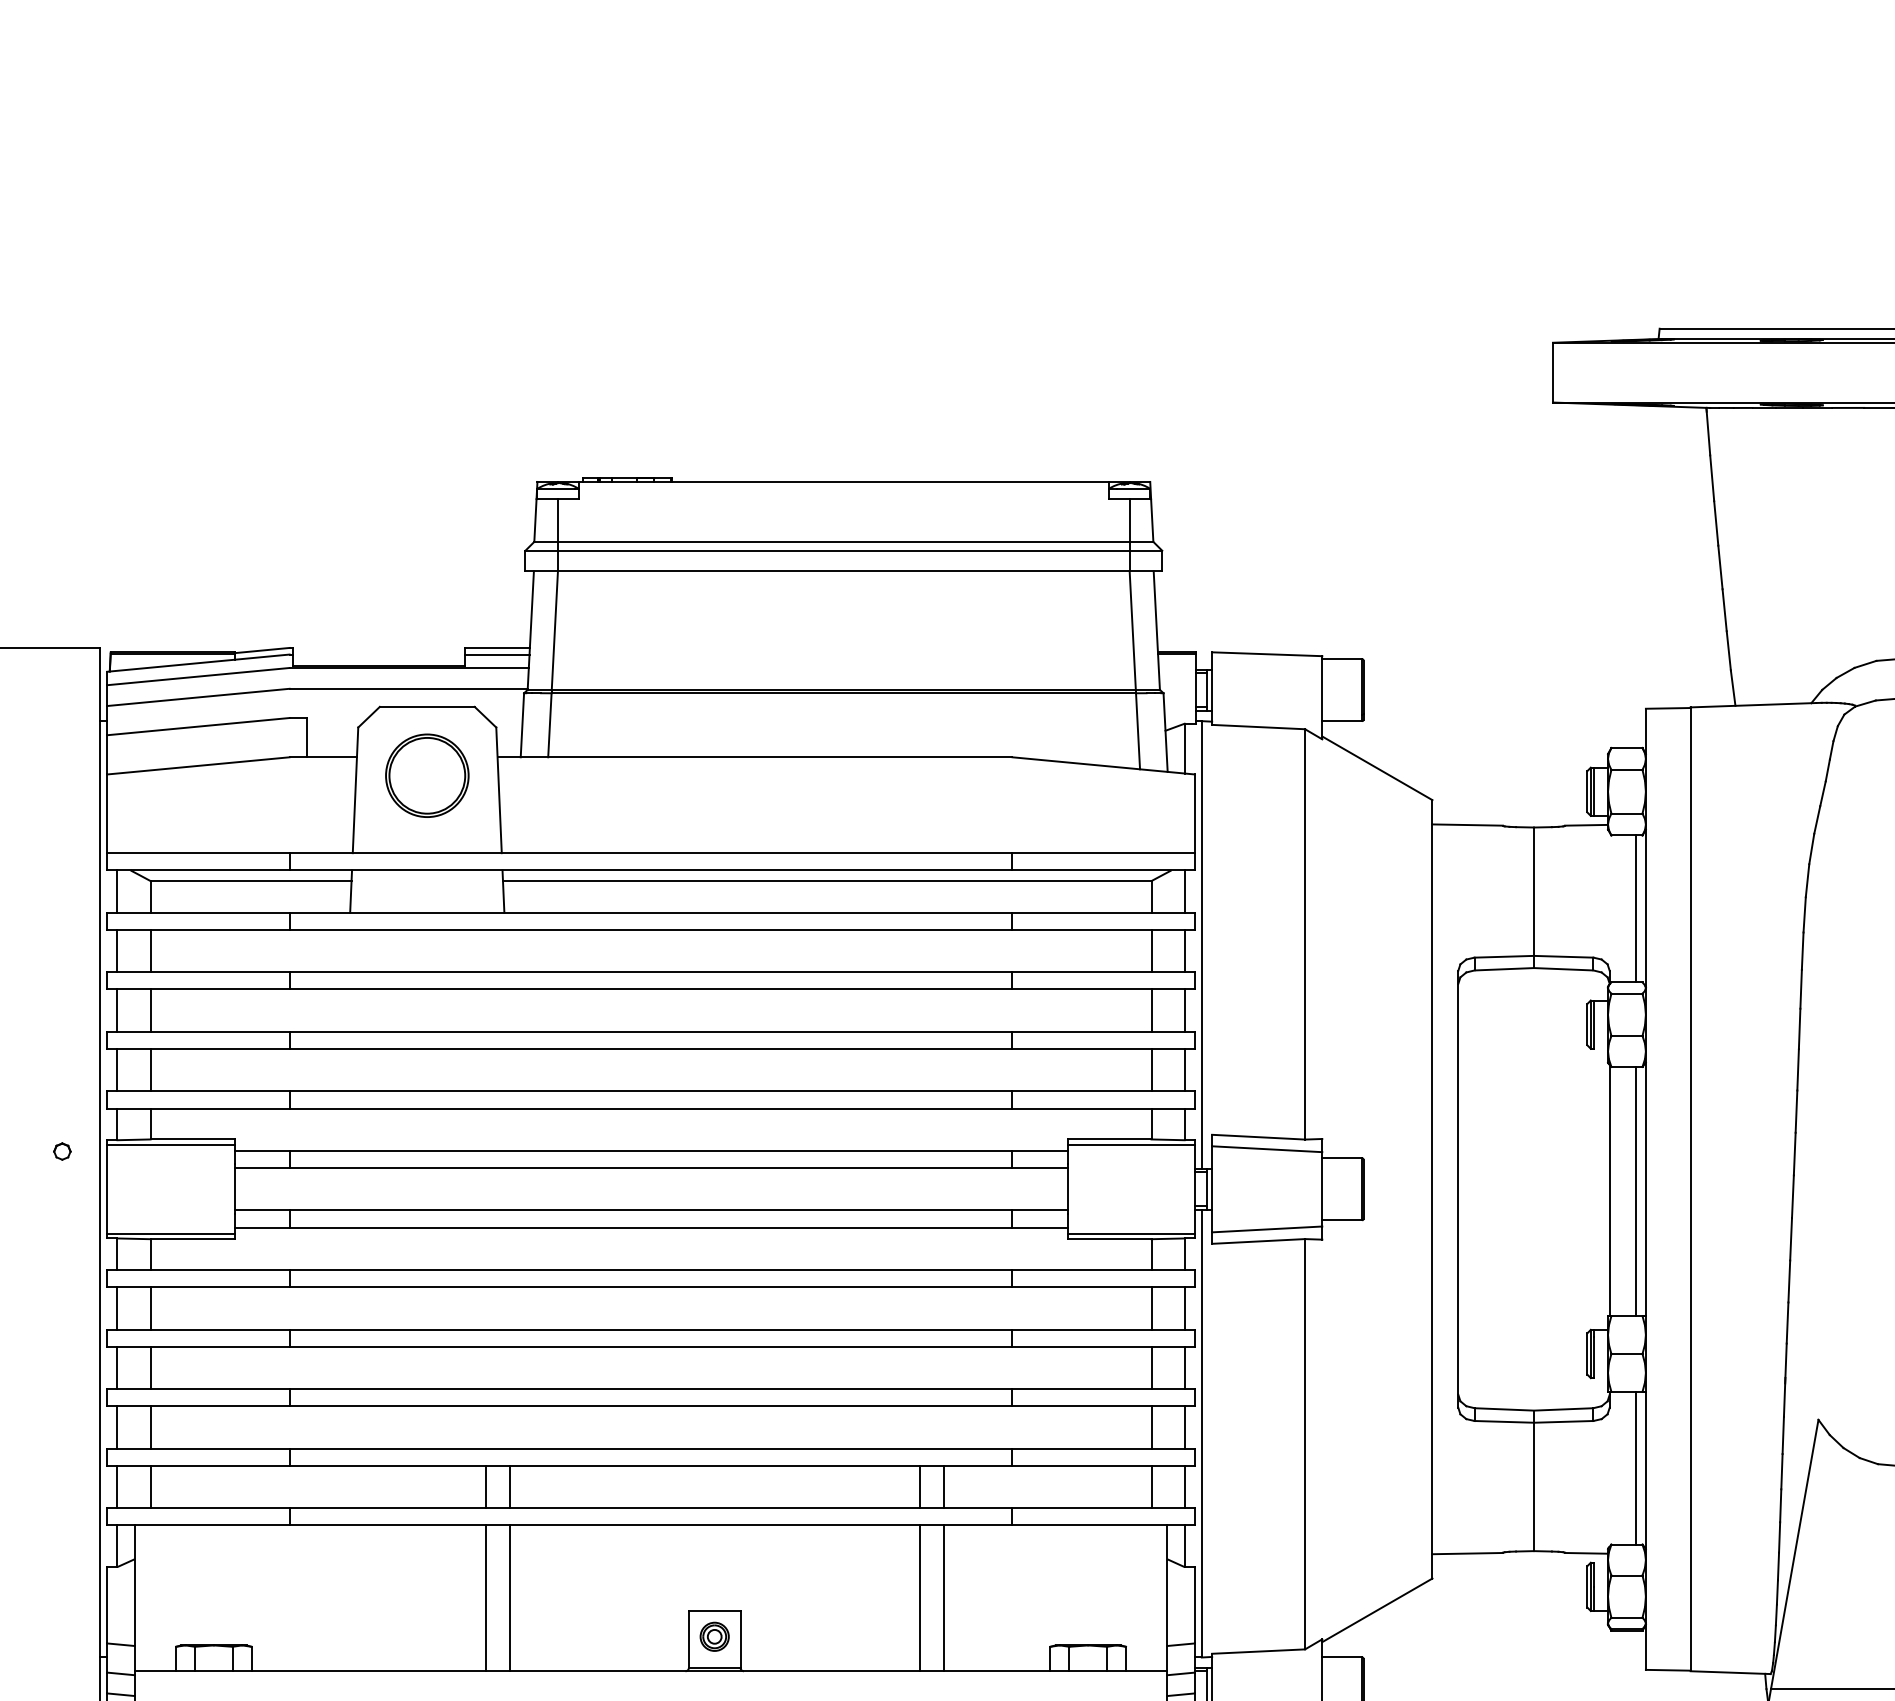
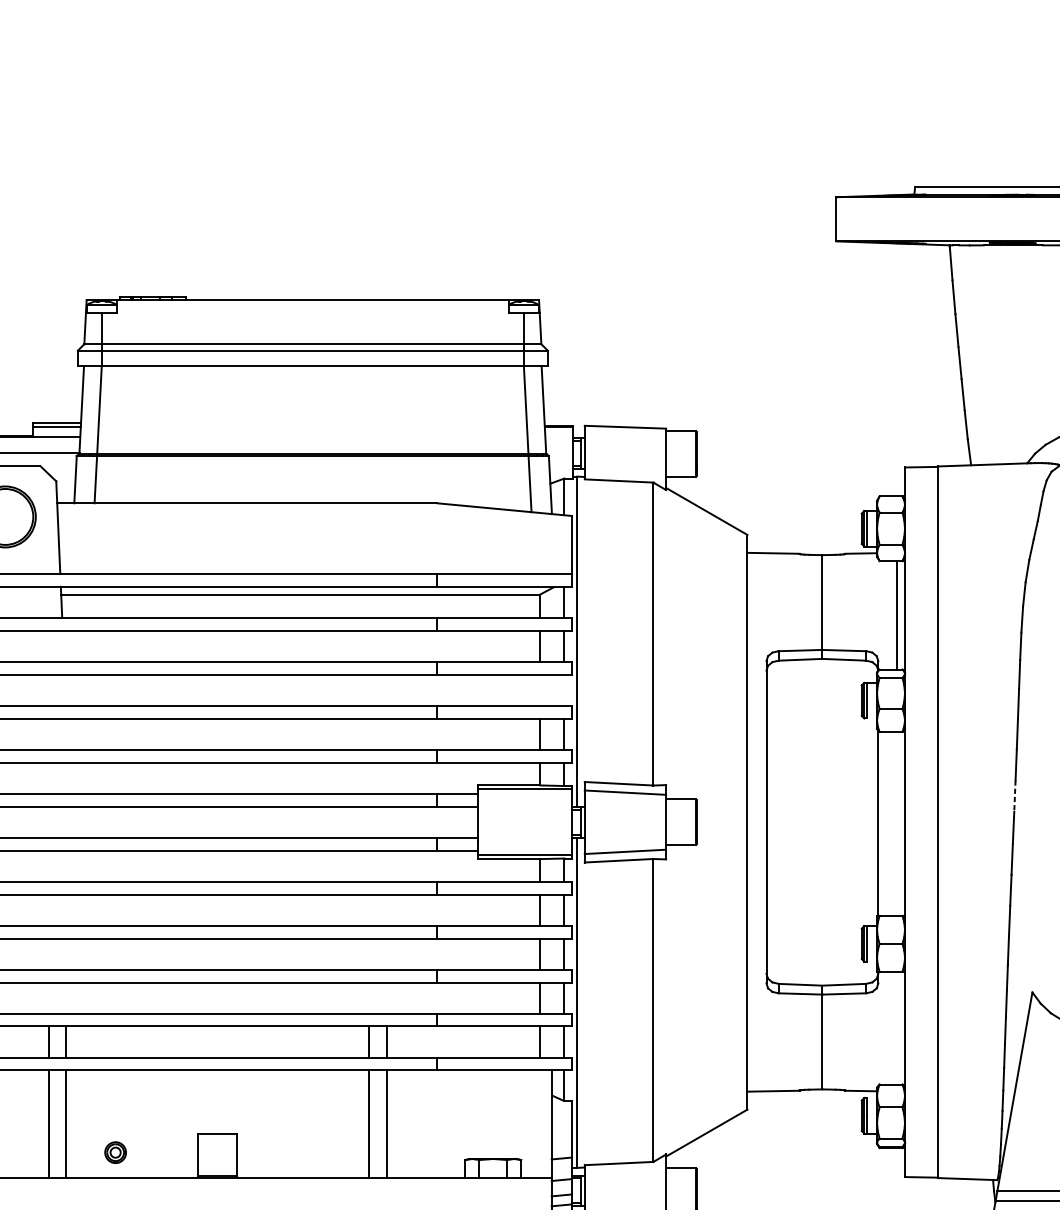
line: (1151, 1010) -> (540, 690), removed
line: (1184, 1010) -> (564, 690), removed
line: (1794, 1154) -> (1014, 796), solid -> dashed
line: (1635, 1191) -> (897, 823), removed
line: (1635, 1467) -> (897, 1027), removed
part: (714, 1636) -> (115, 1152), moved

